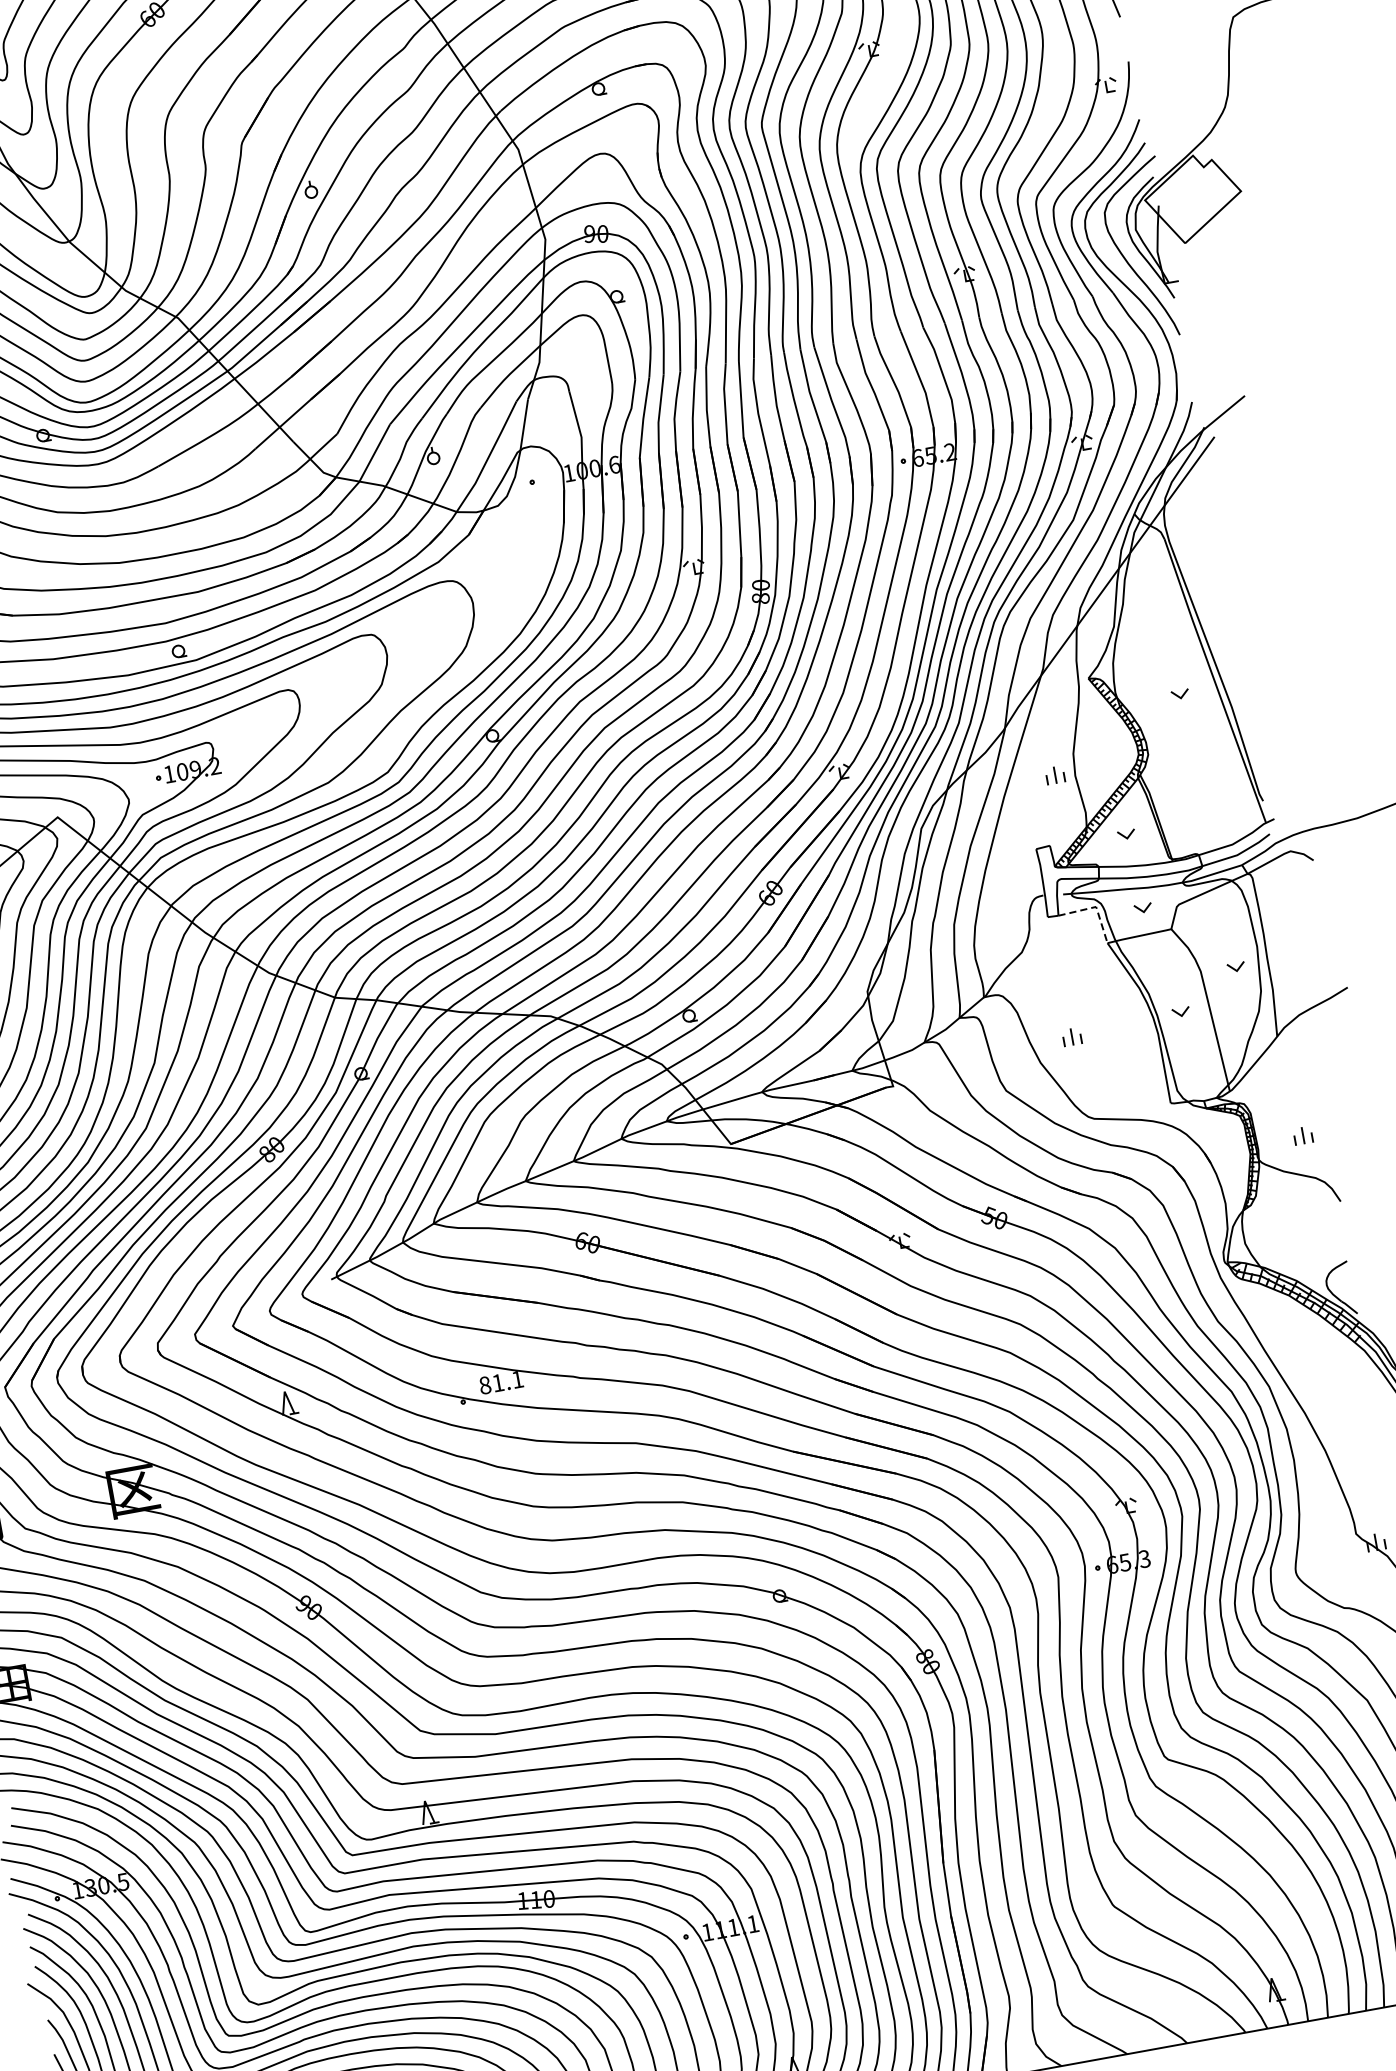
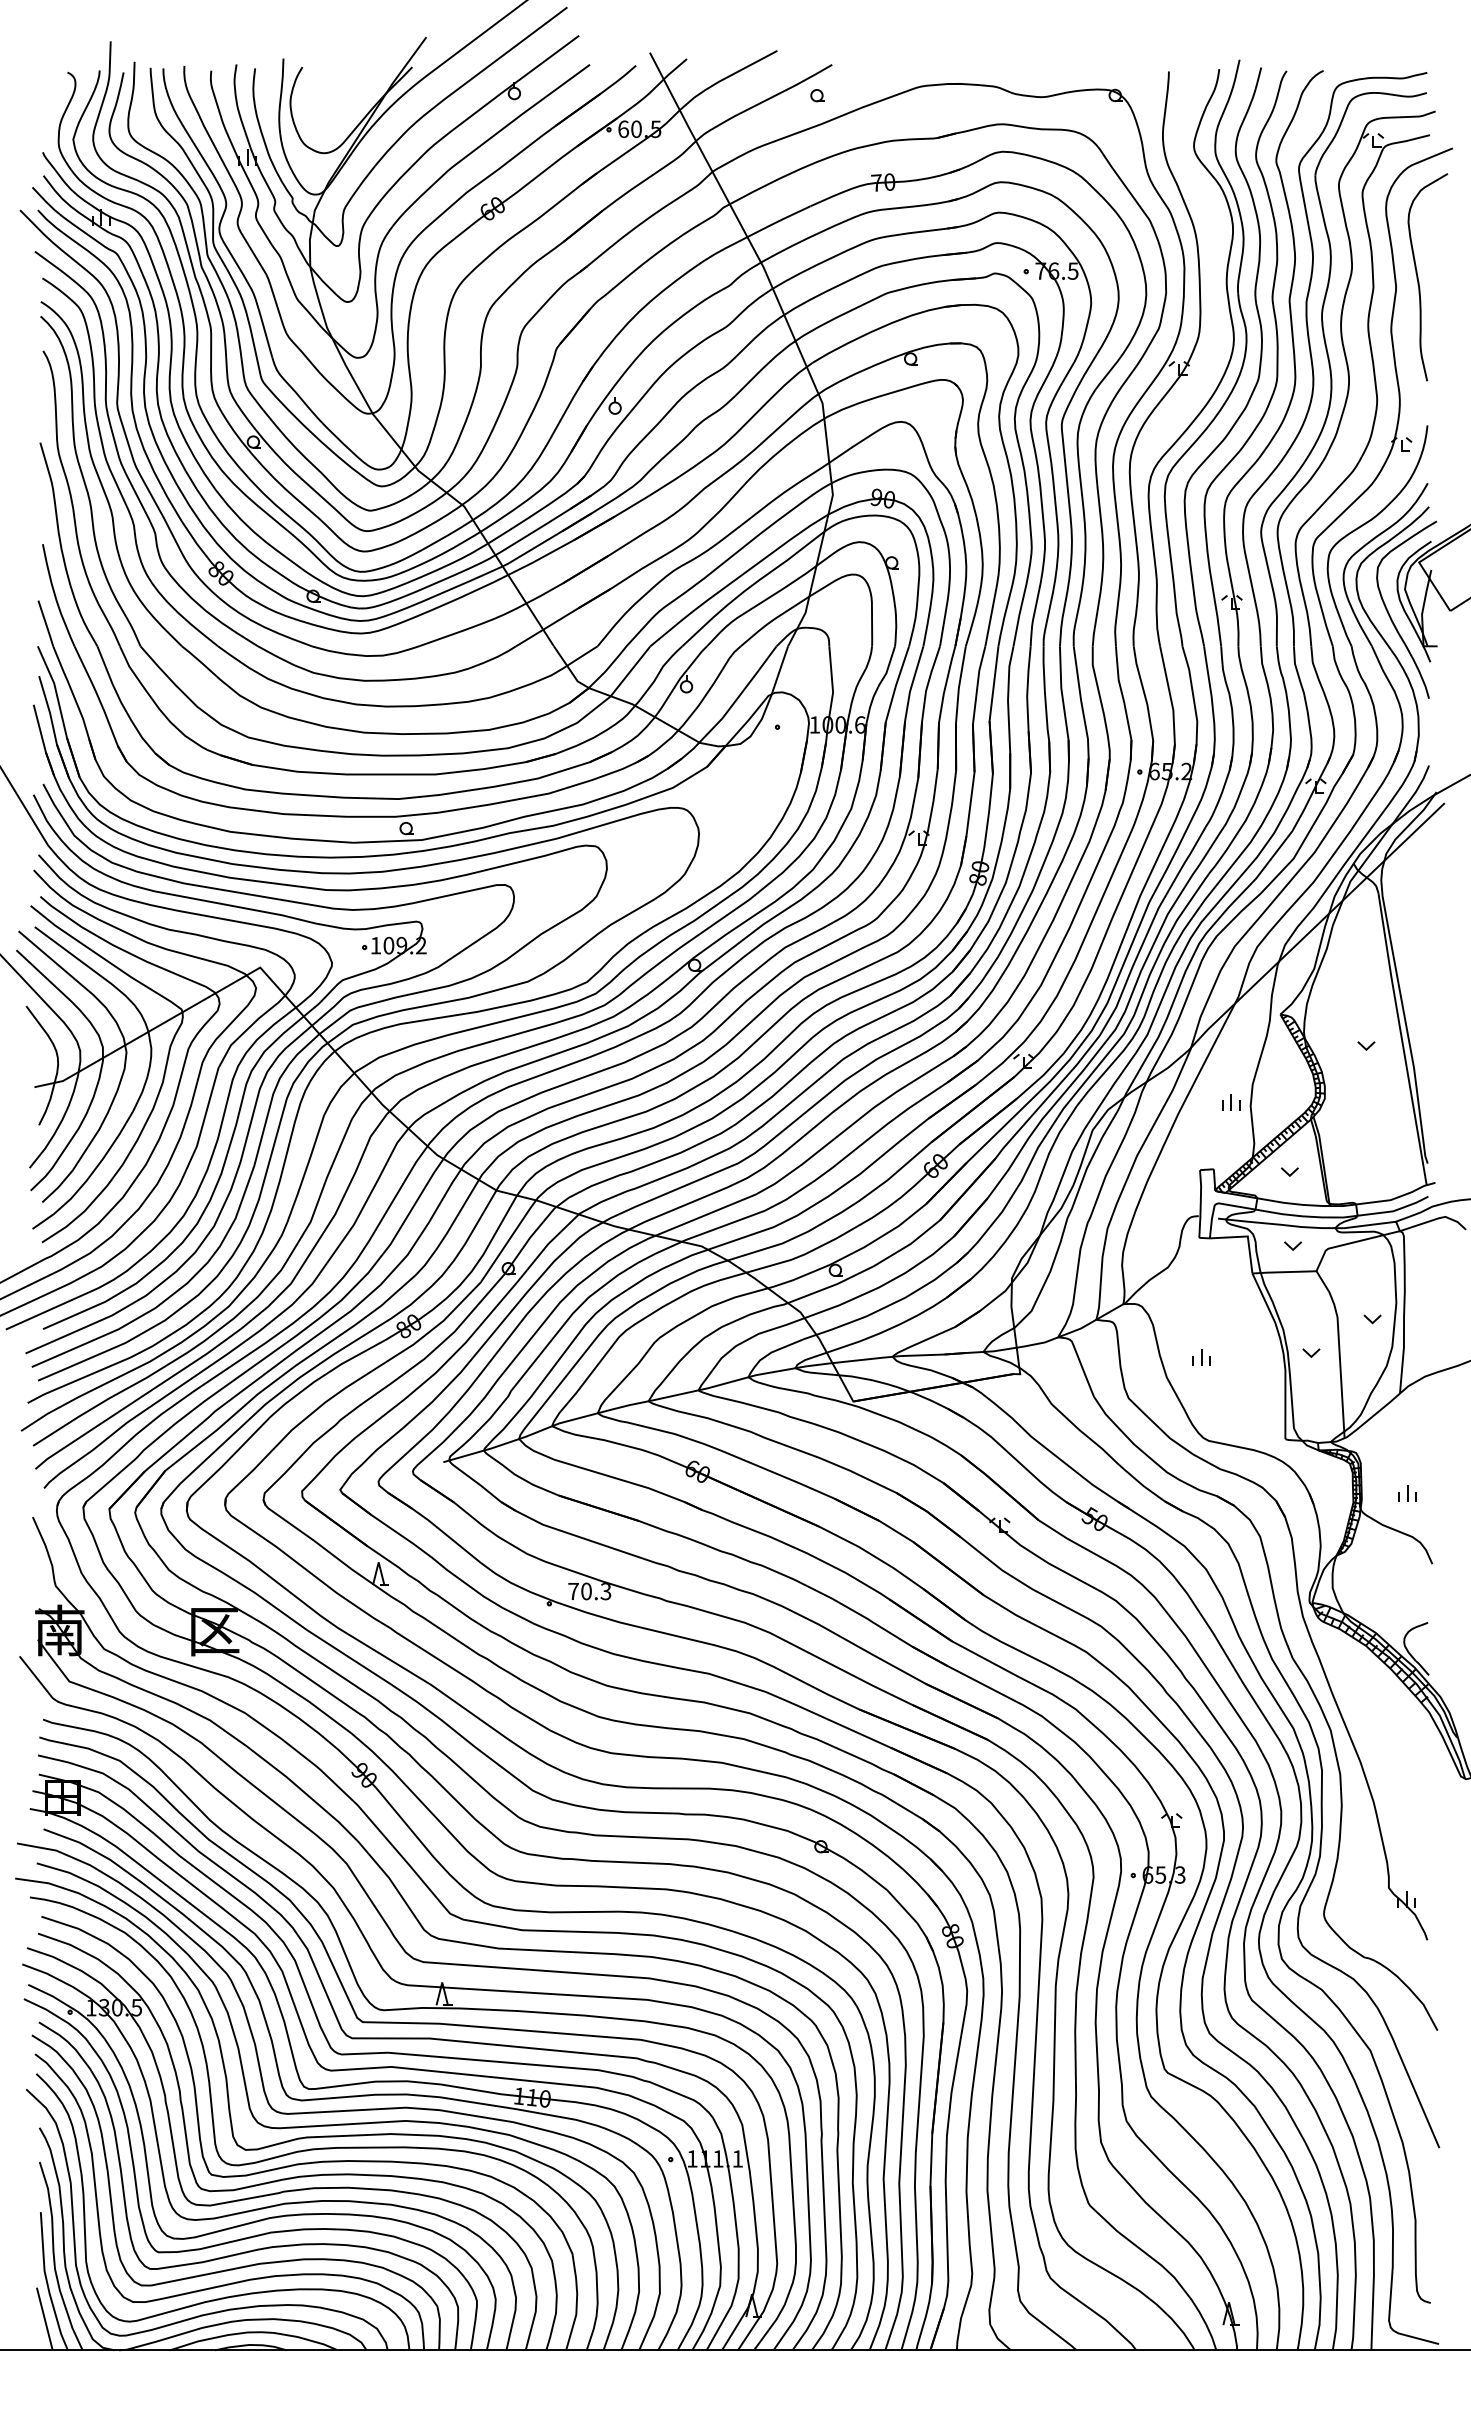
line: (1095, 907) -> (1247, 1236), dashed -> solid
text: (501, 1382) -> (589, 1591), 81.1 -> 70.3

